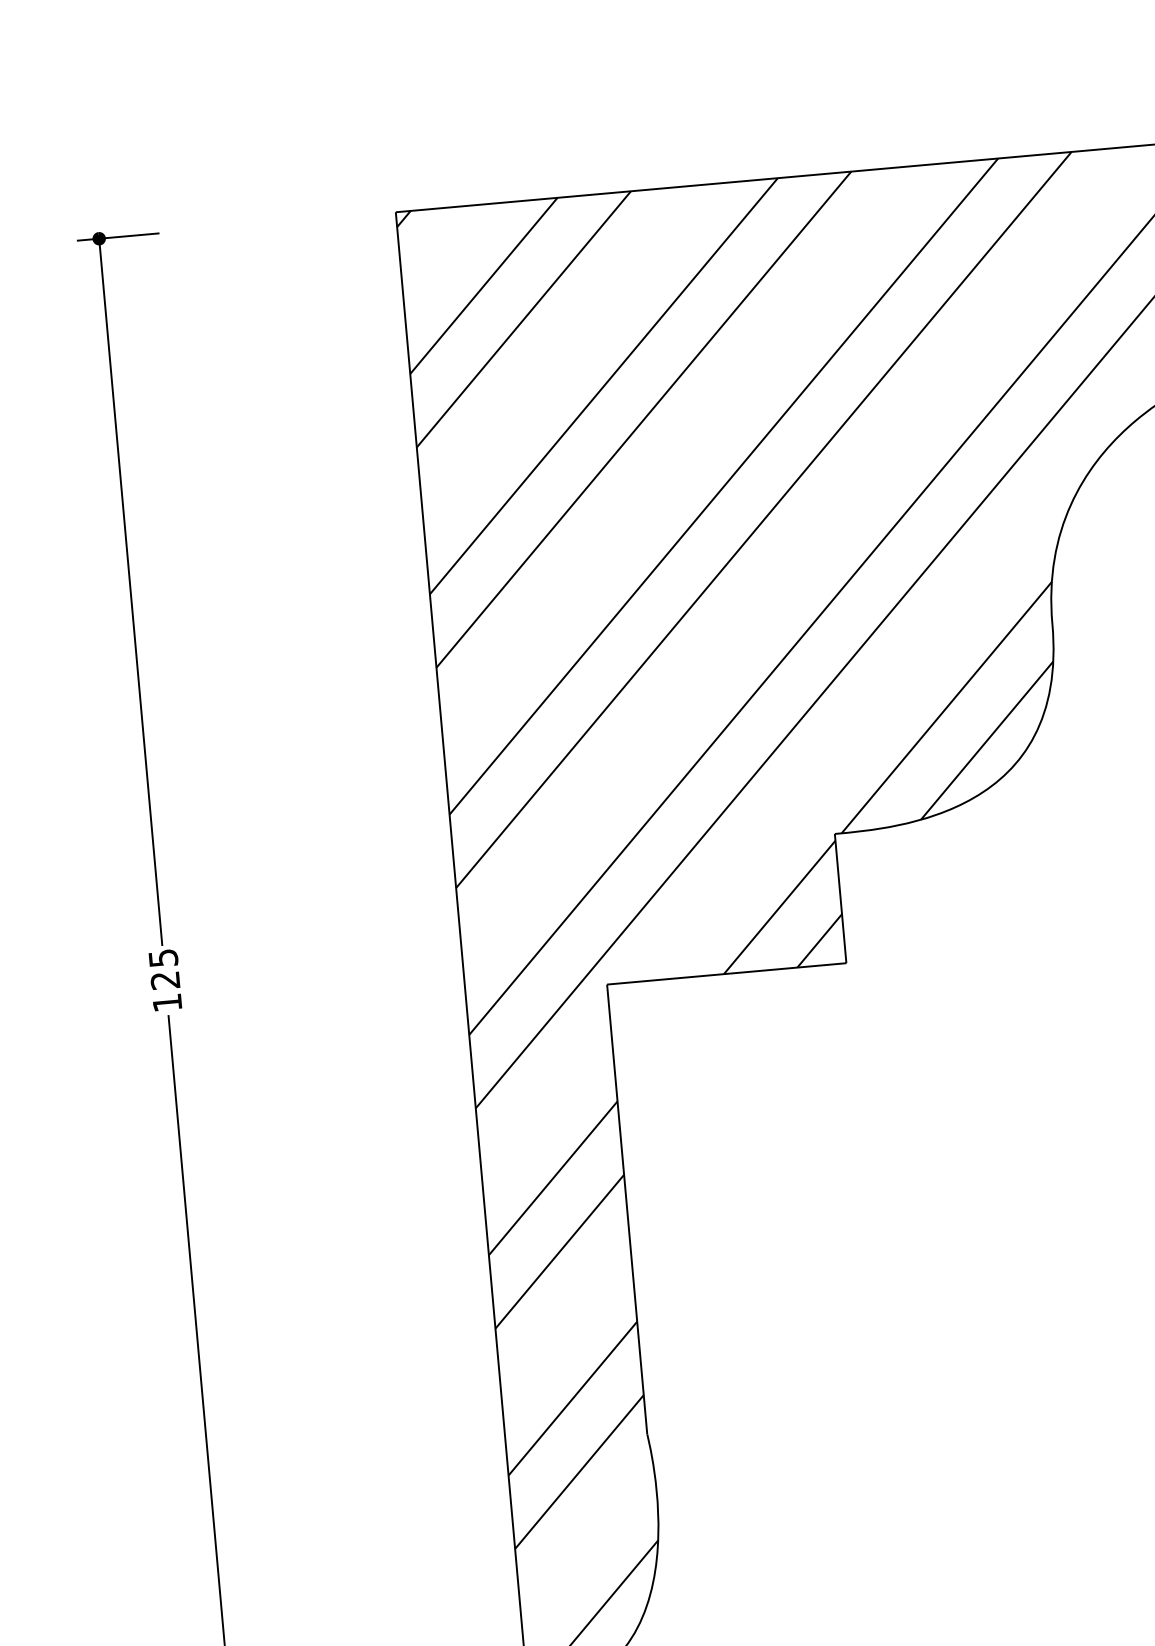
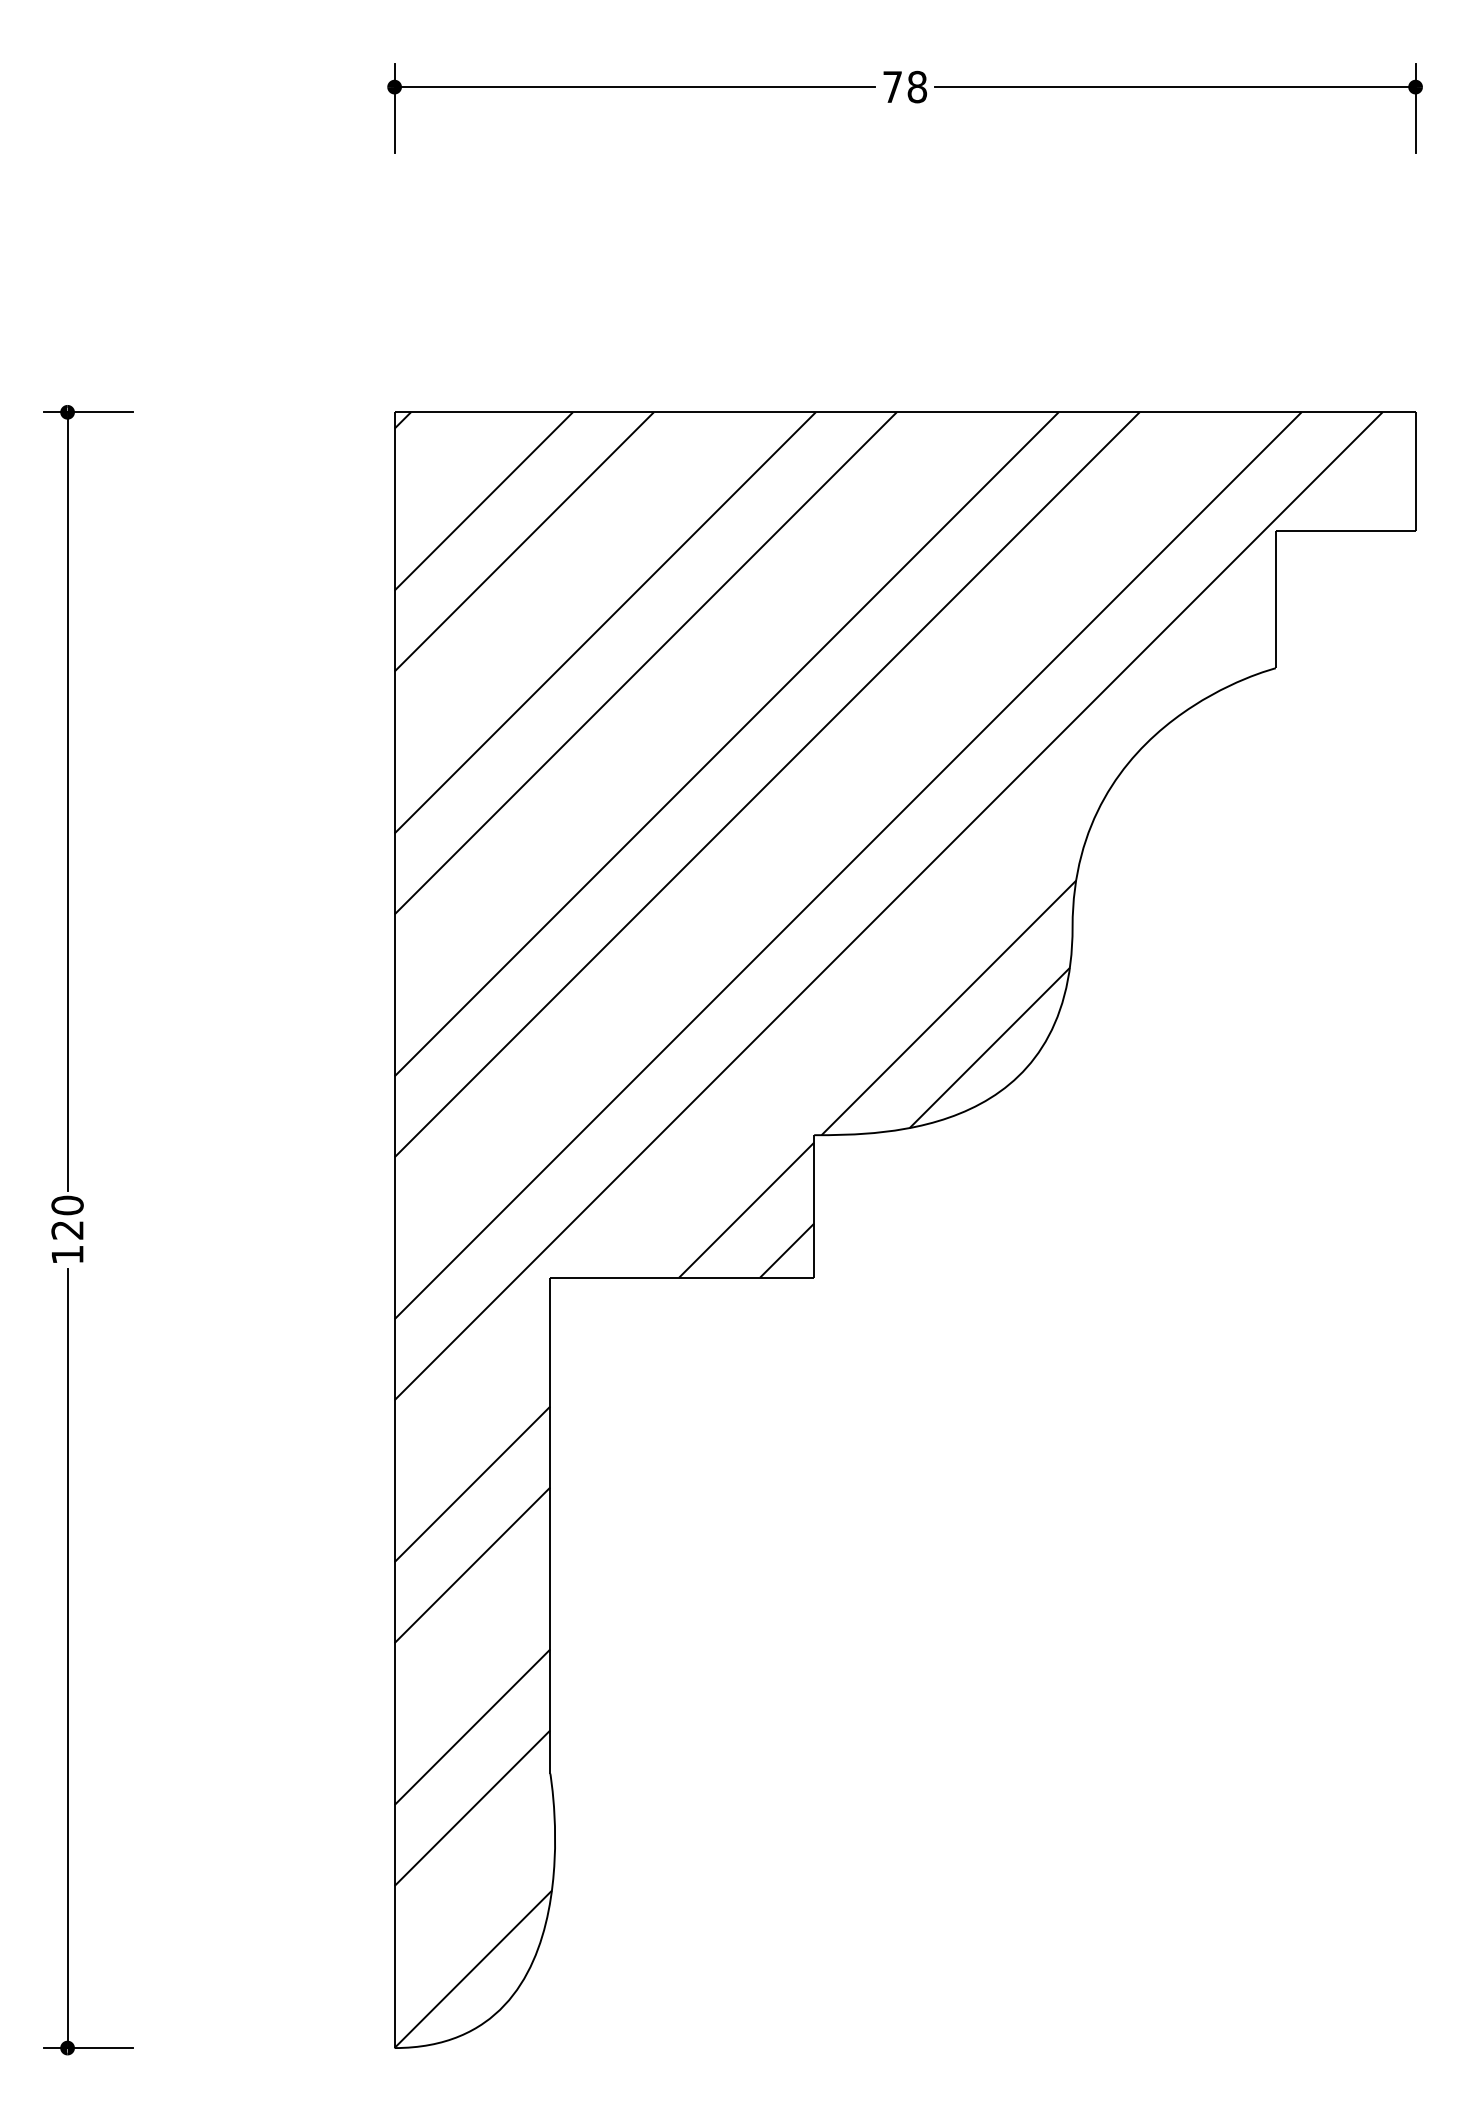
text: (163, 958) -> (67, 1205), 125 -> 120

